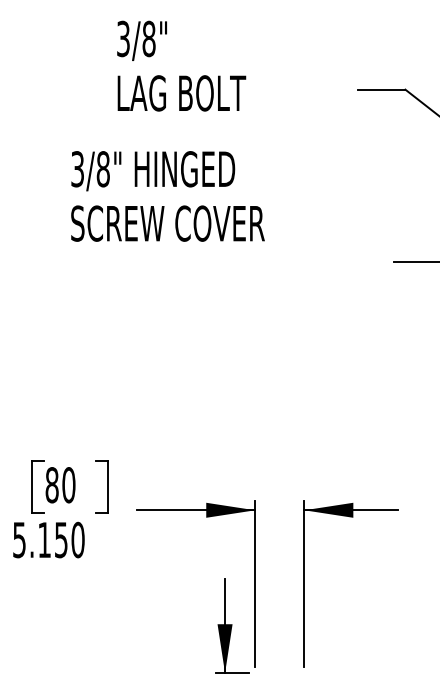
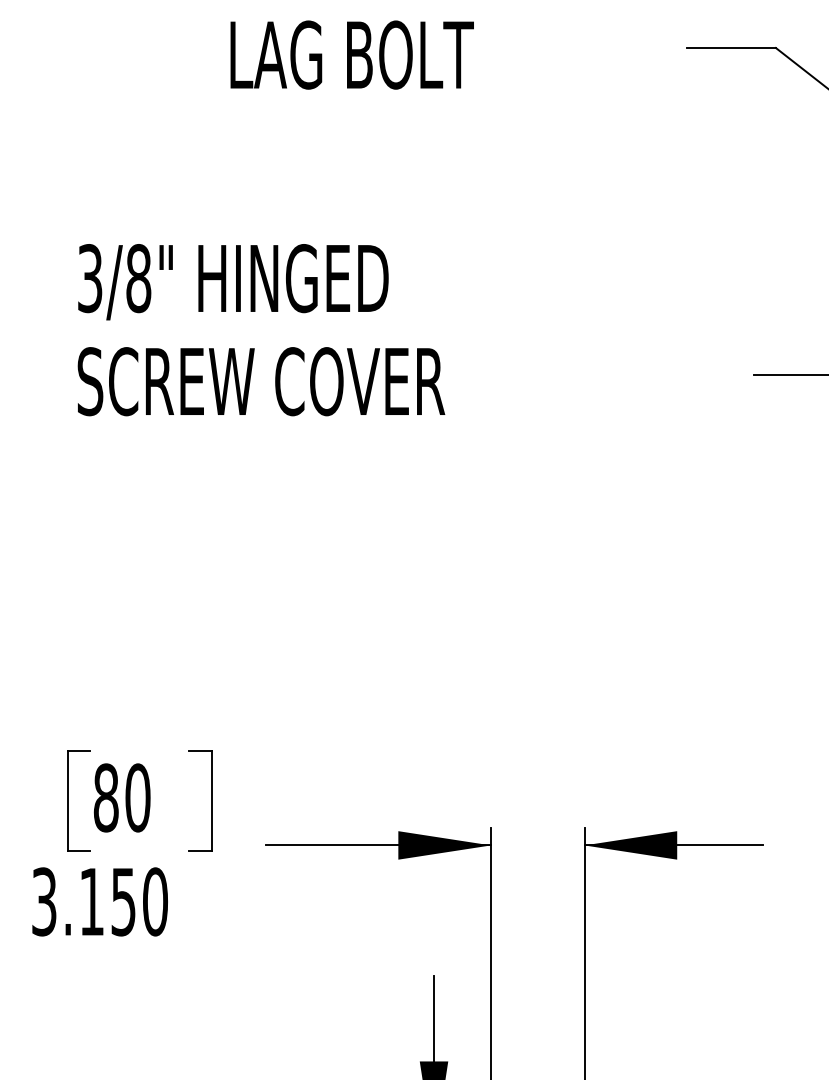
text: (167, 196) -> (260, 330), moved
text: (19, 539) -> (44, 900), 5.150 -> 3.150

